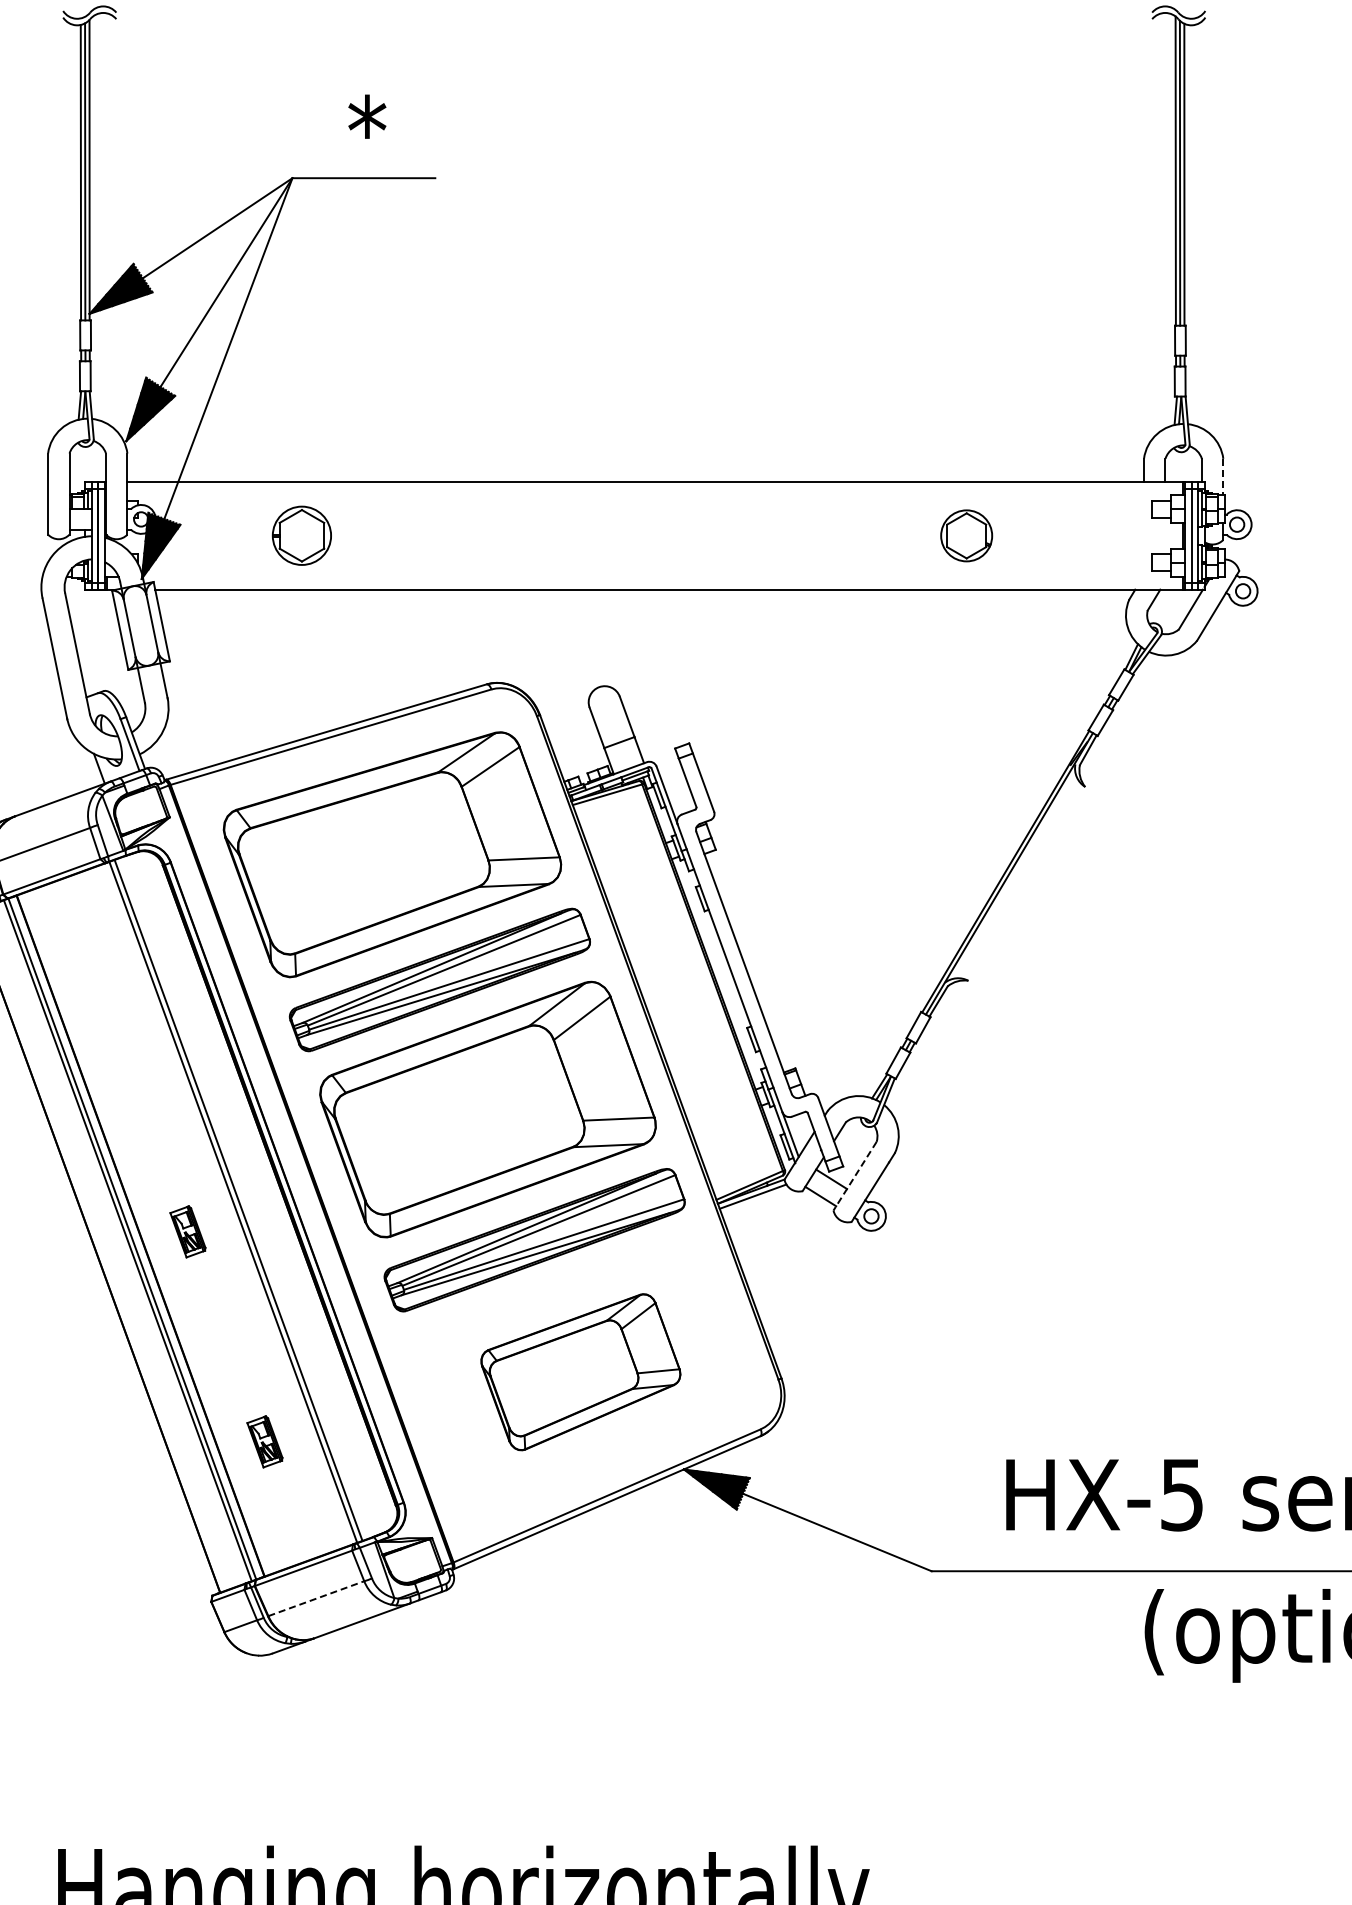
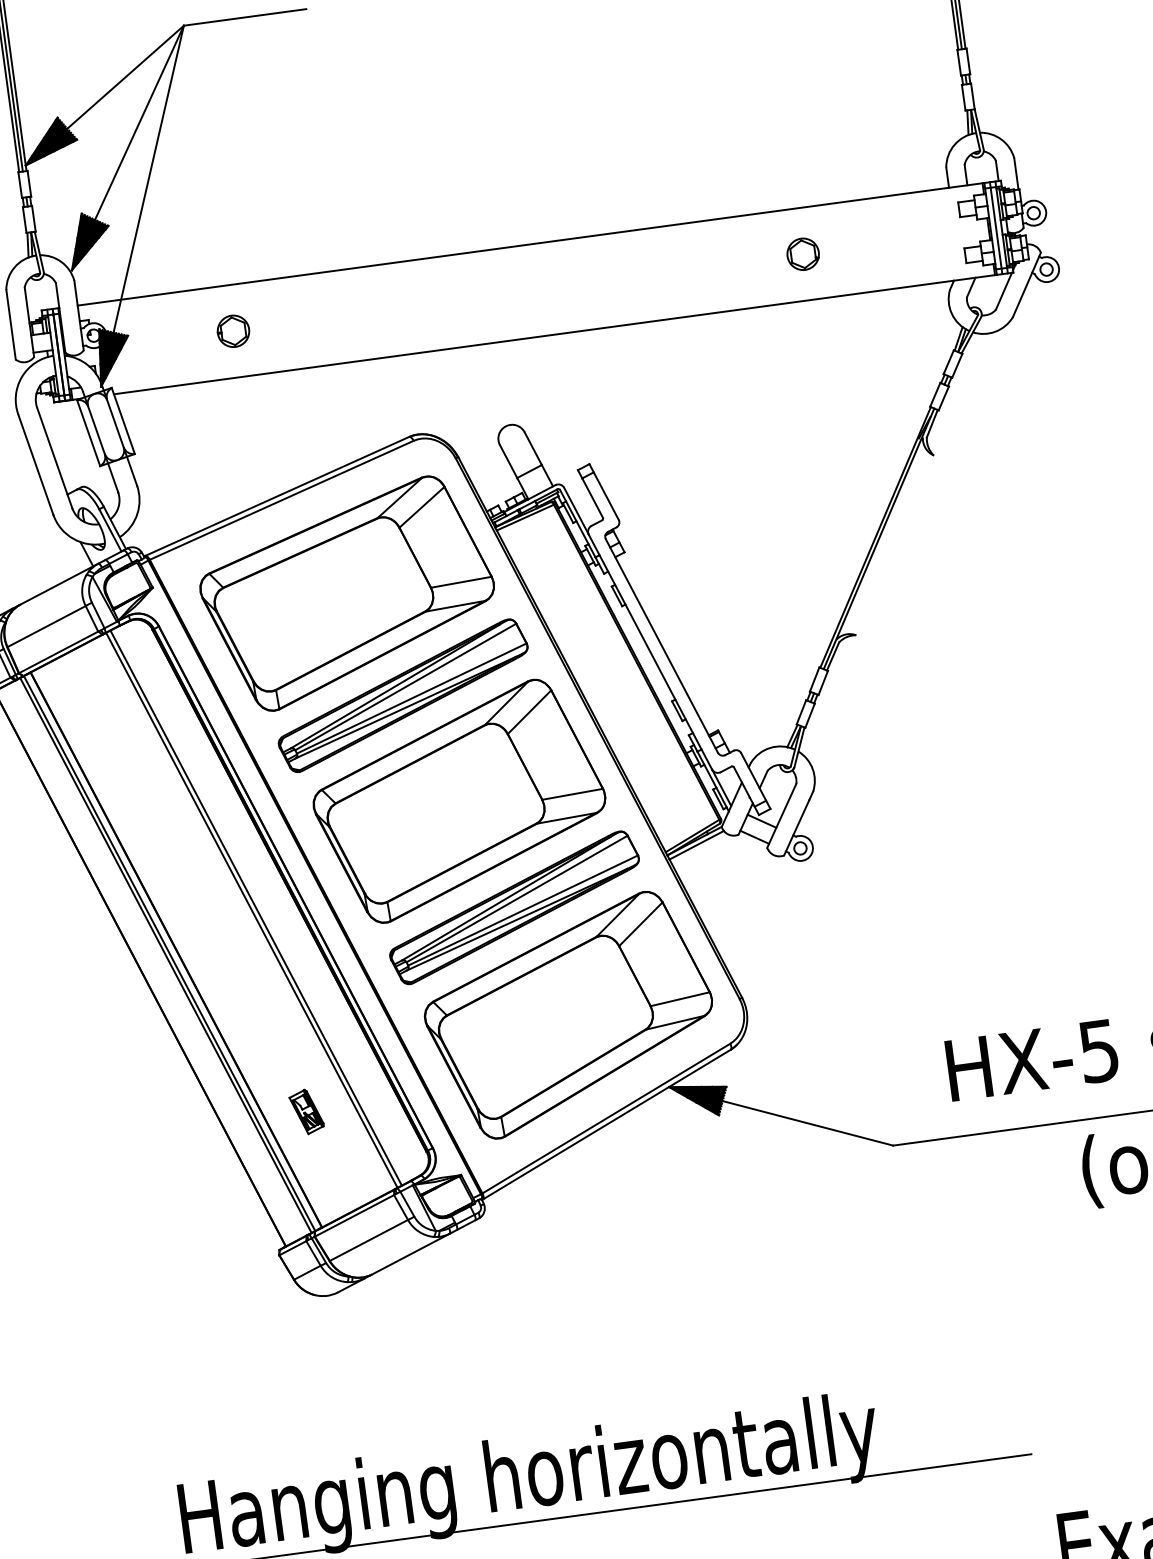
line: (1223, 477) -> (1016, 174), dashed -> solid
part: (301, 536) -> (233, 331), size x0.62
part: (966, 536) -> (803, 254), size x0.71
line: (855, 1176) -> (782, 816), dashed -> solid
part: (187, 1231) -> (215, 940), removed
part: (580, 1372) -> (569, 1015), size x1.67
line: (316, 1598) -> (369, 1240), dashed -> solid

